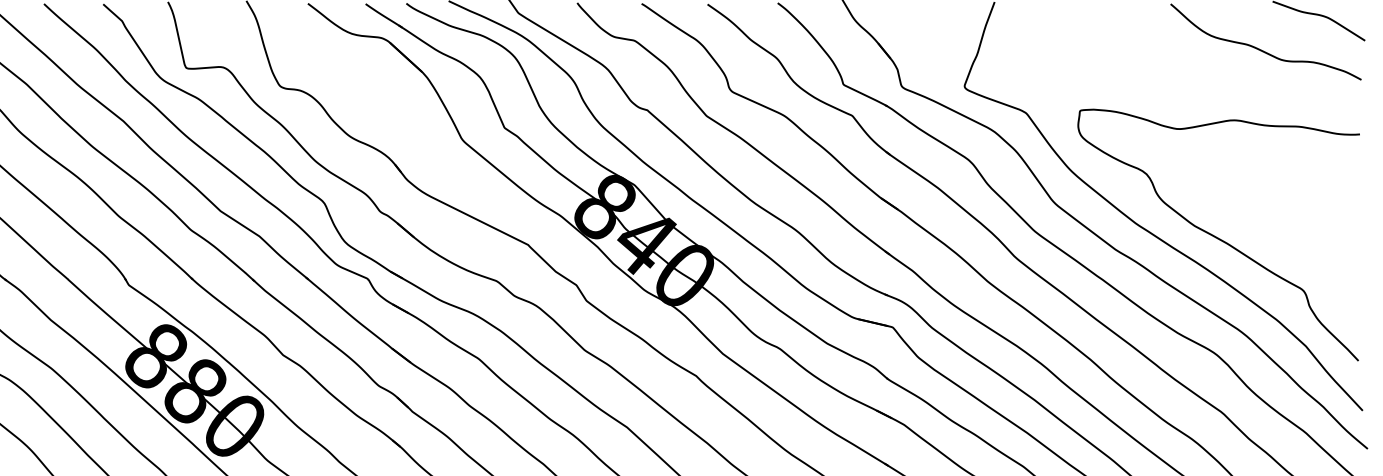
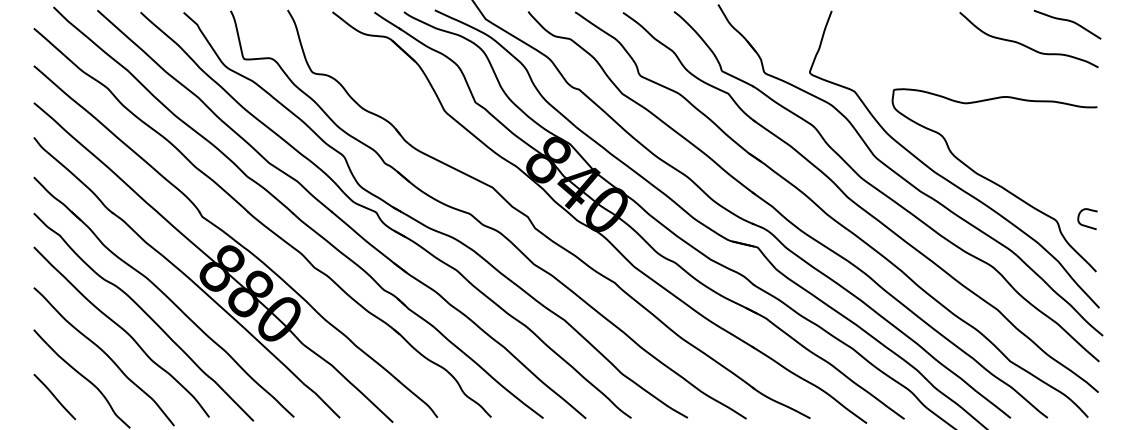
curve: (1342, 295) -> (1084, 224), added

